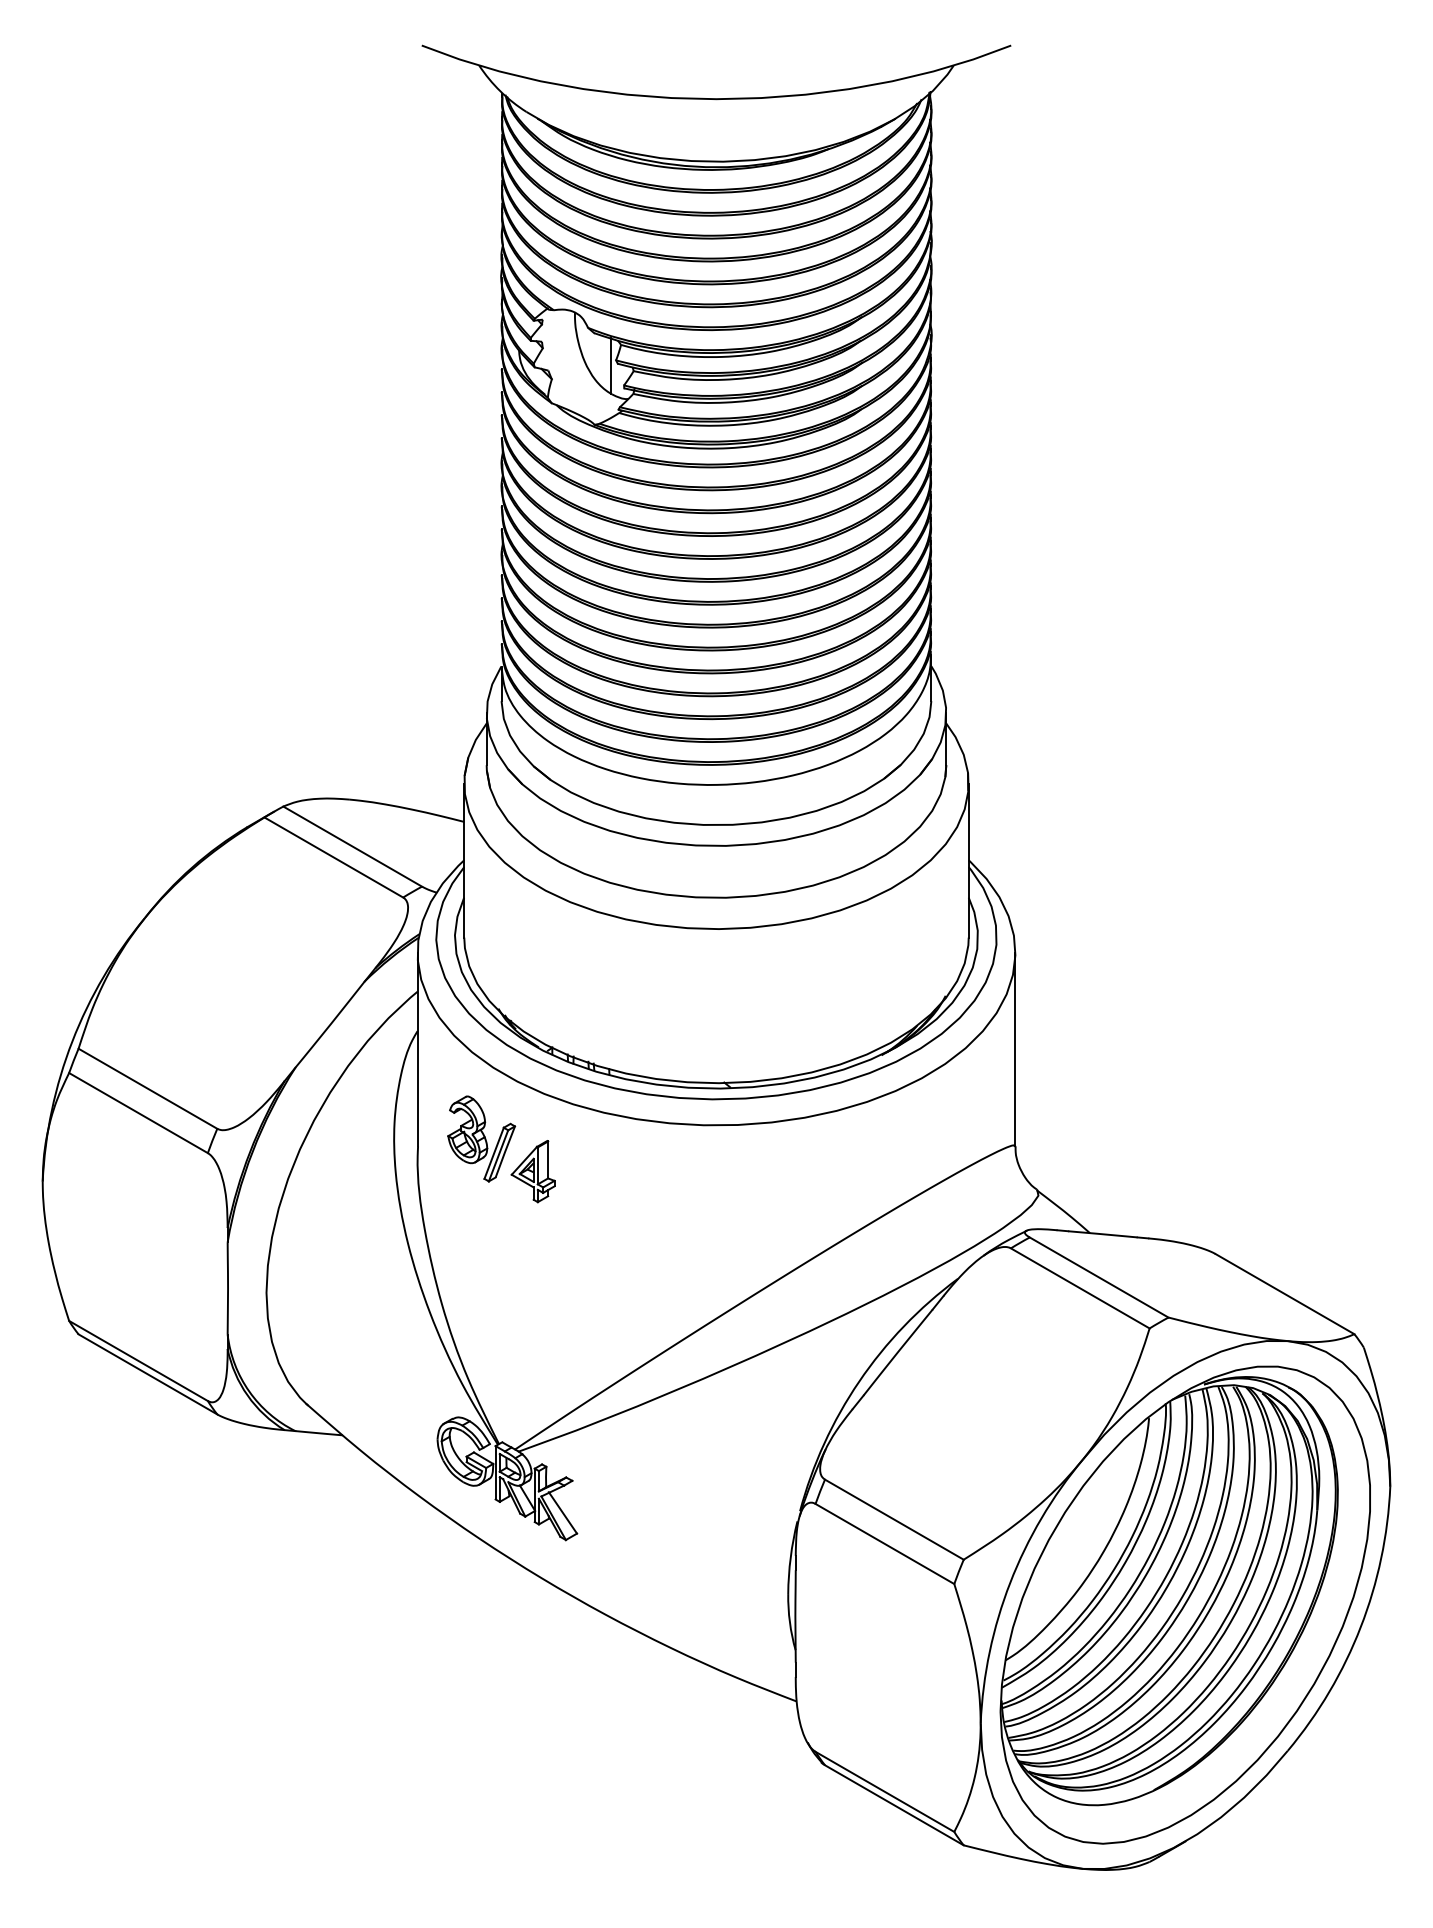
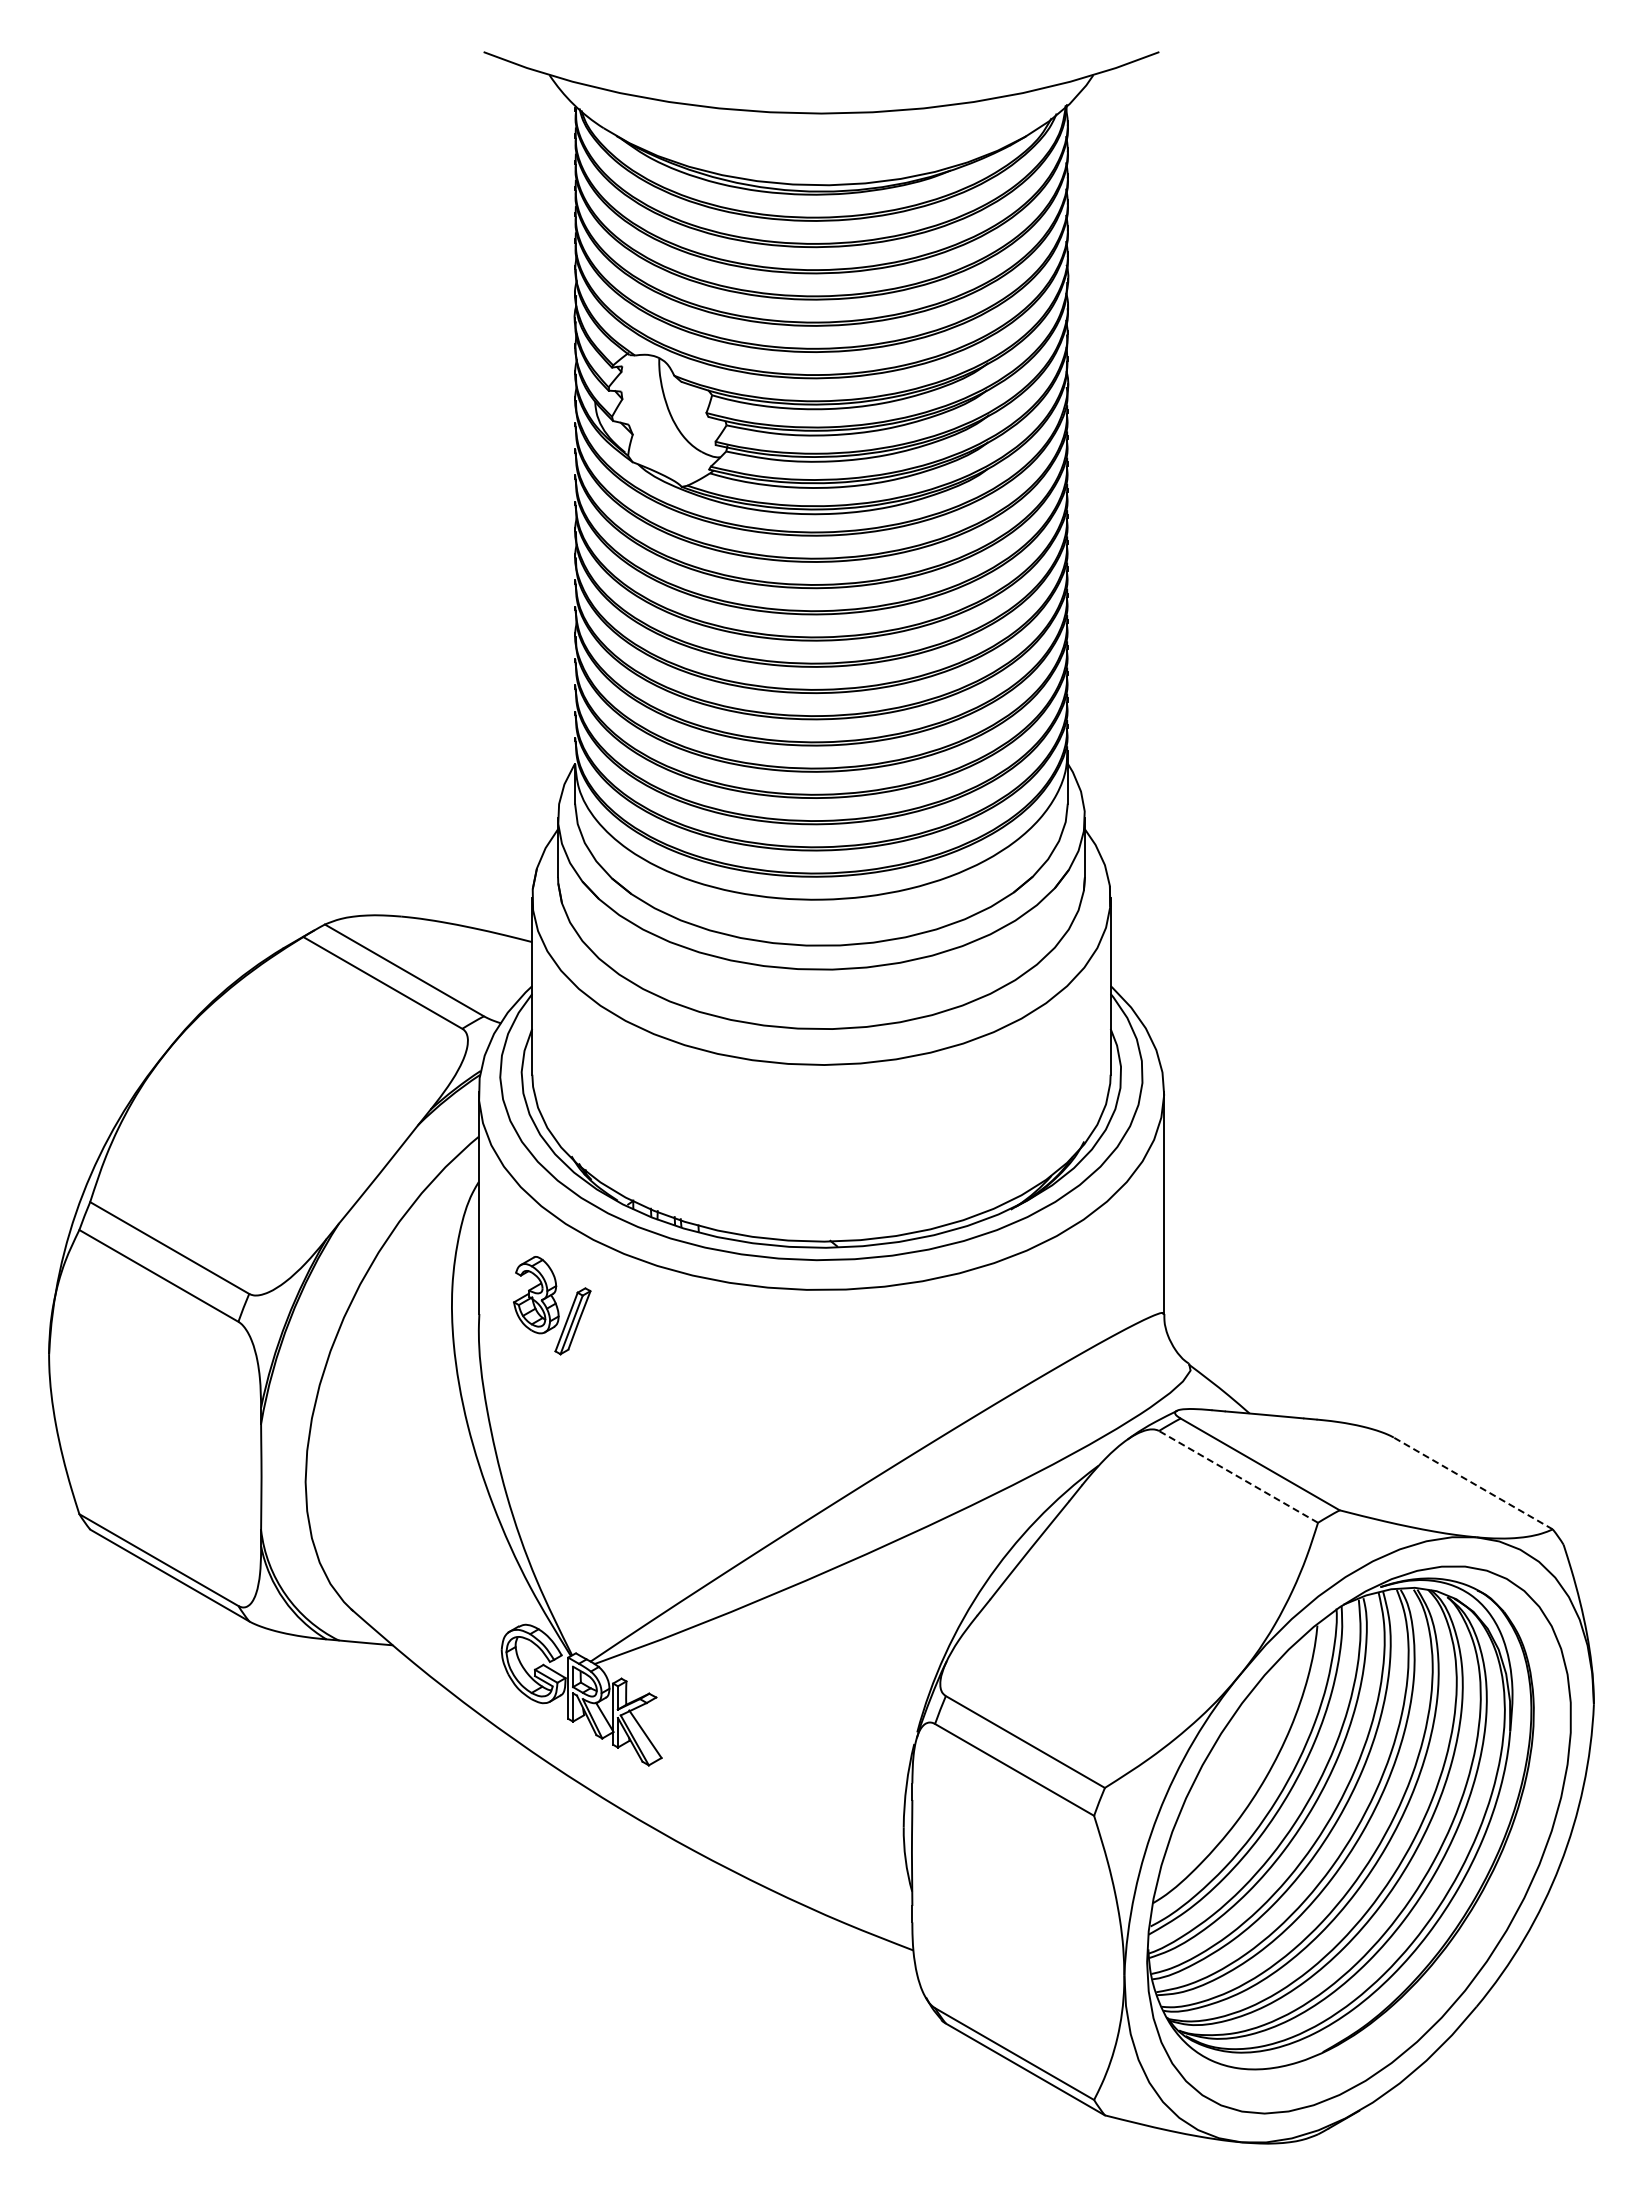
line: (610, 366) -> (700, 419), removed
part: (532, 1171) -> (610, 1342), removed
line: (1080, 1288) -> (1238, 1476), solid -> dashed
line: (1285, 1294) -> (1473, 1483), solid -> dashed

